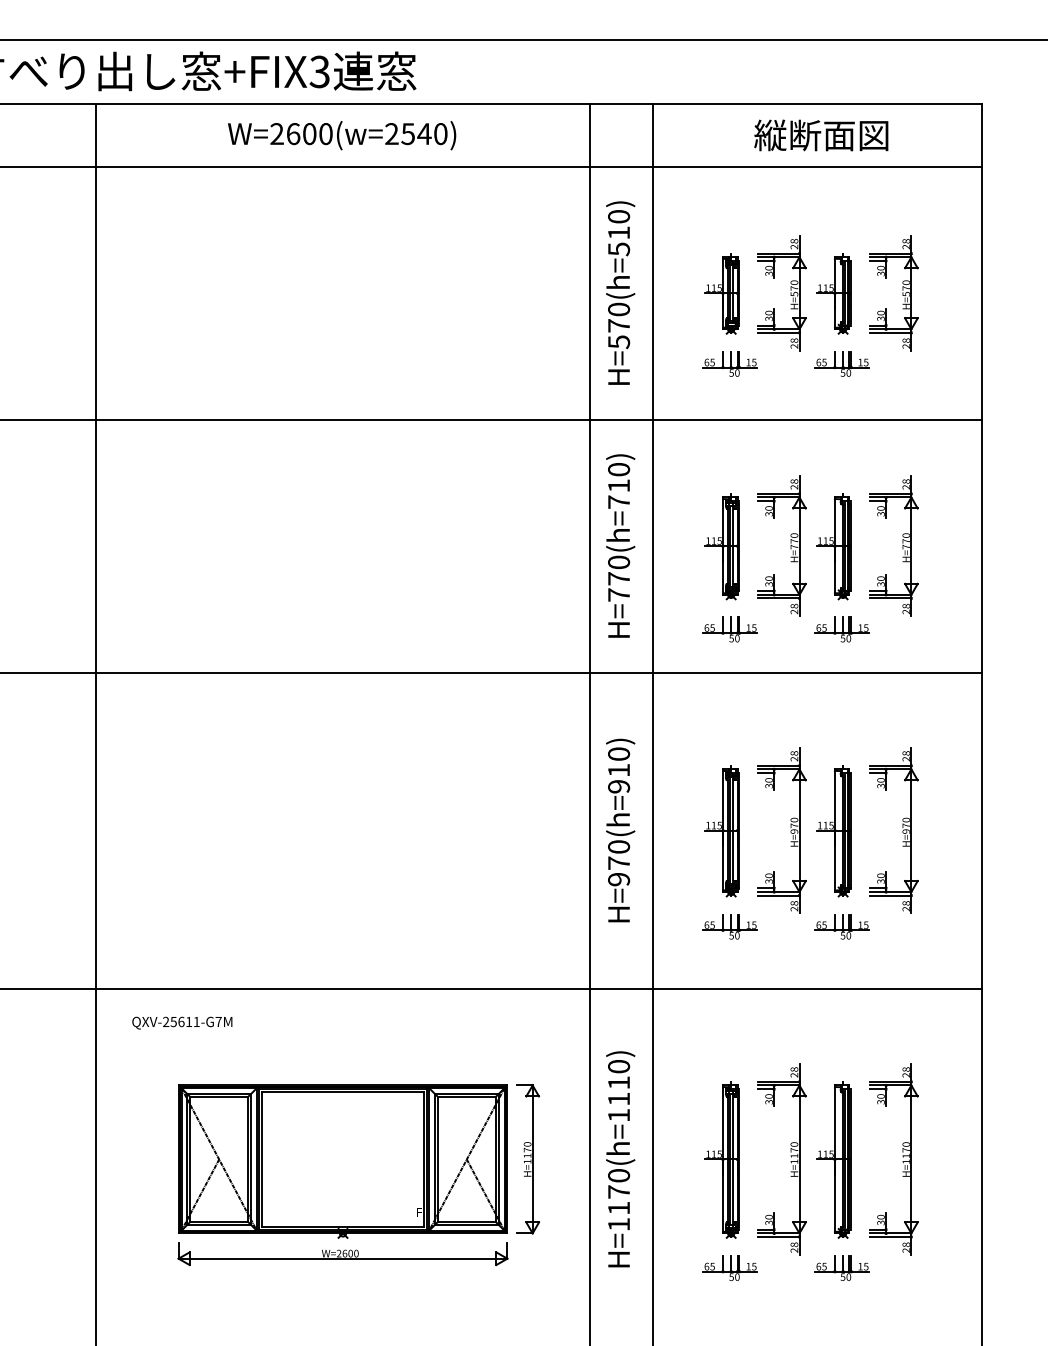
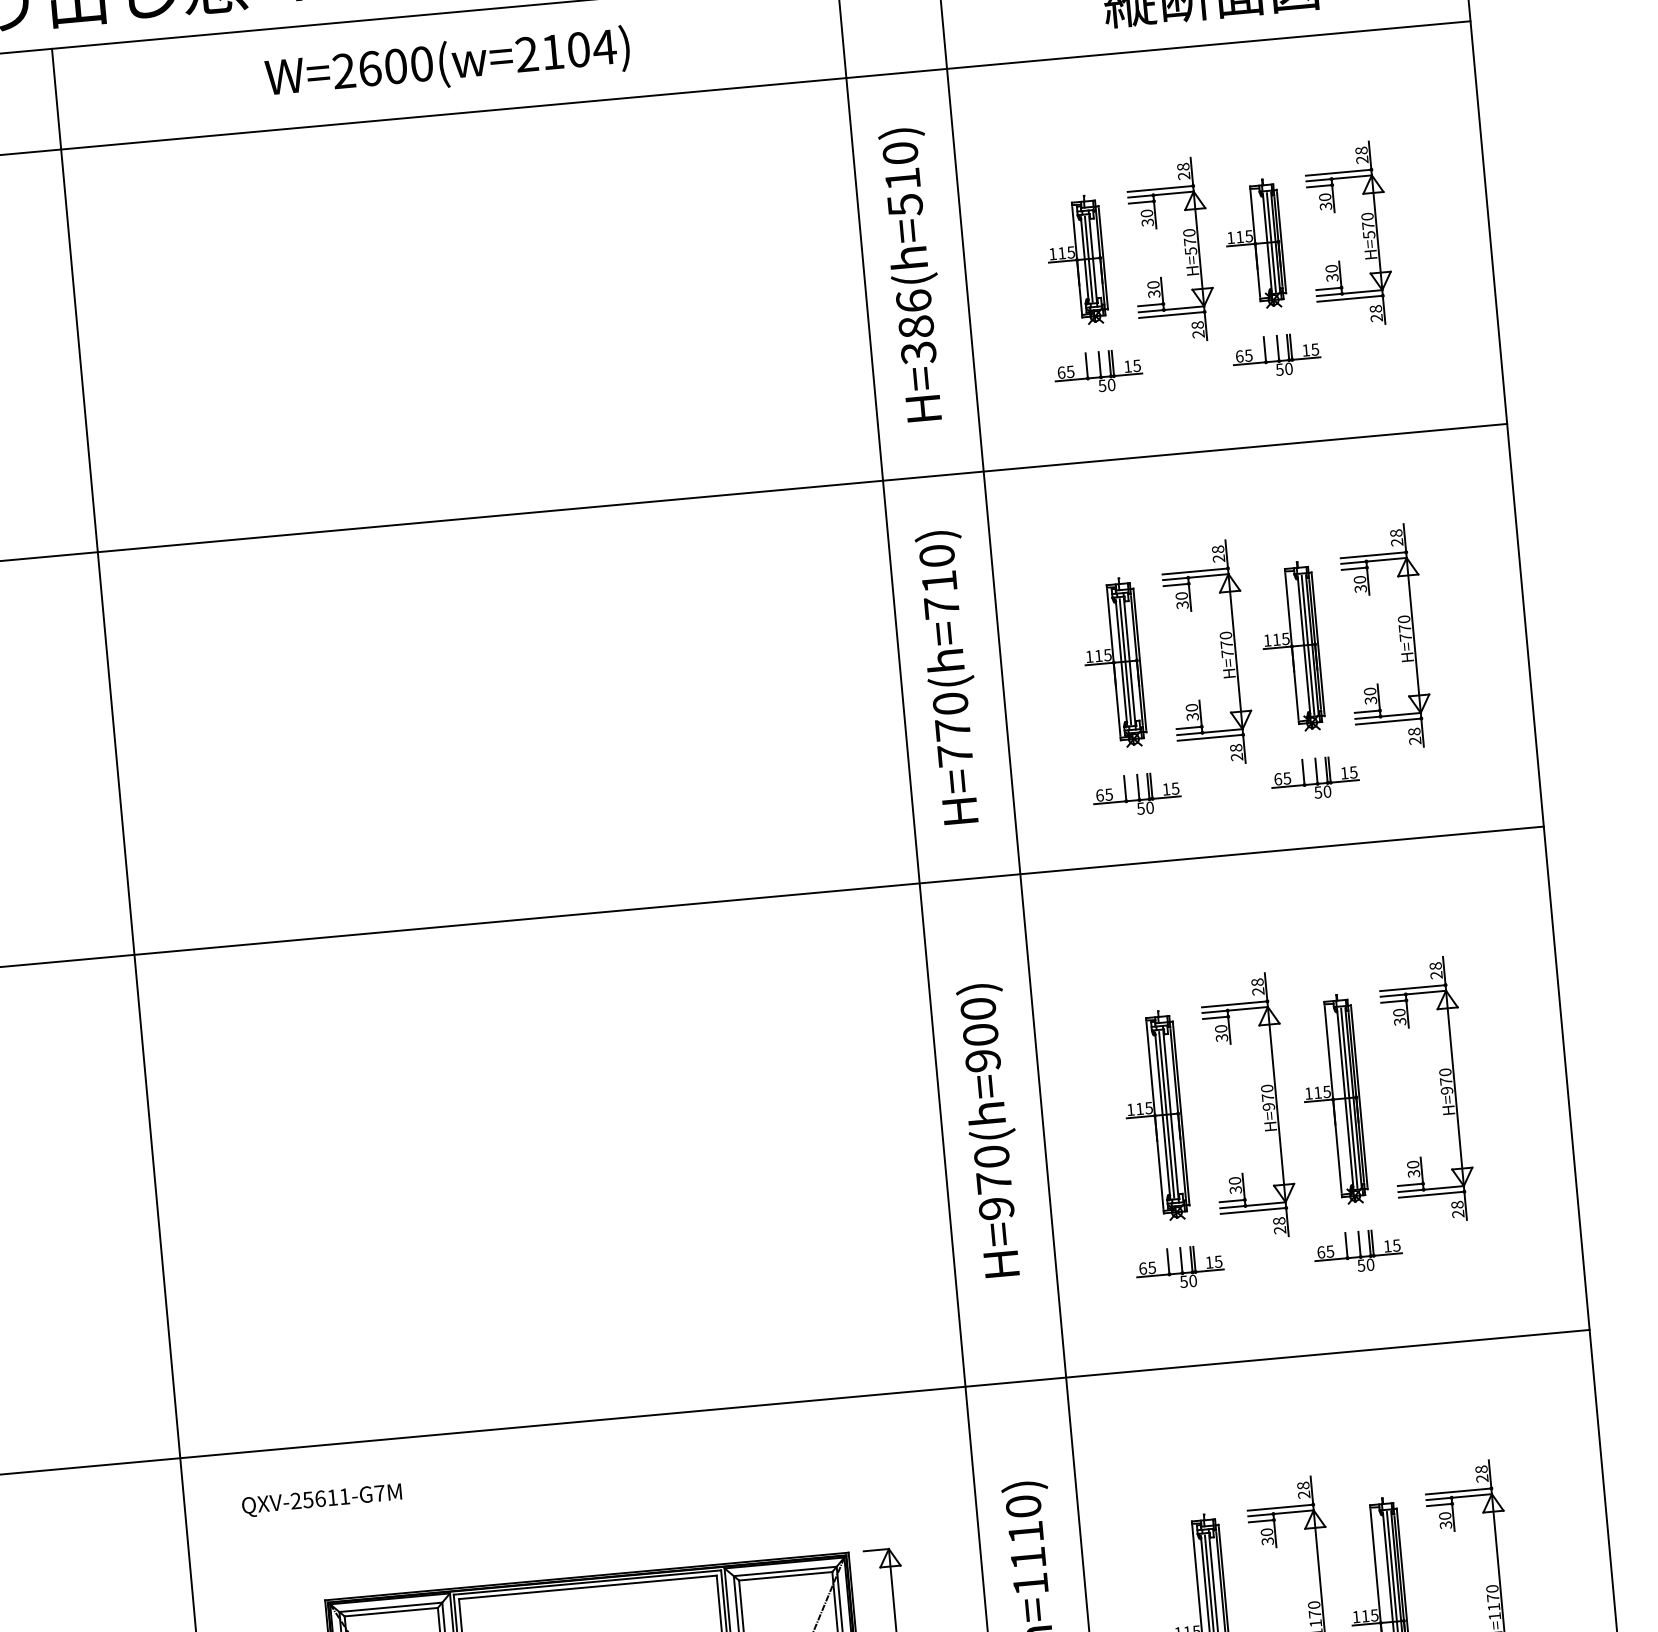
text: (424, 134) -> (578, 50), W=2600(w=2540) -> W=2600(w=2104)
text: (619, 325) -> (917, 326), H=570(h=510) -> H=386(h=510)
text: (619, 769) -> (981, 1033), H=970(h=910) -> H=970(h=900)

